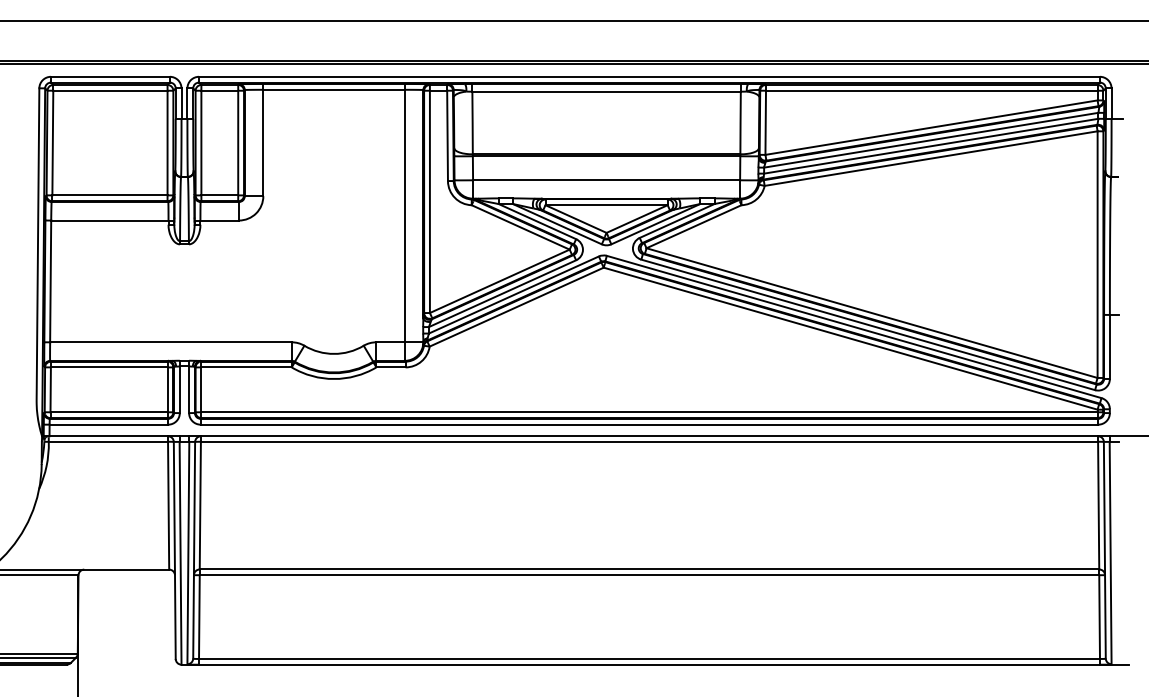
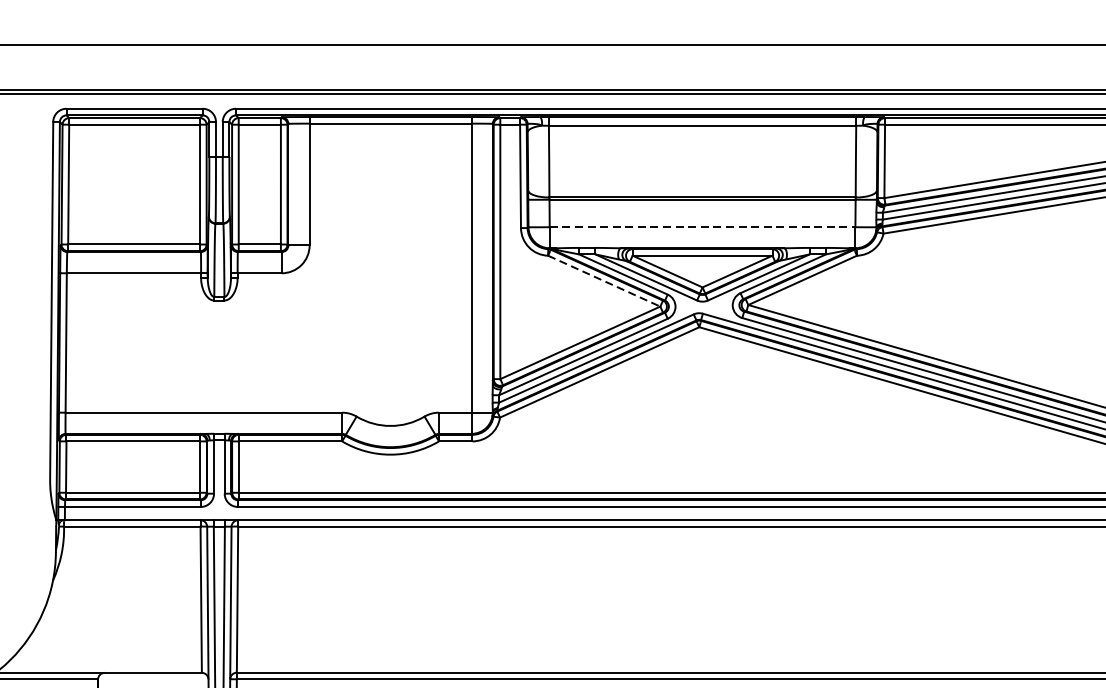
line: (606, 180) -> (702, 227), solid -> dashed
line: (520, 227) -> (604, 281), solid -> dashed

